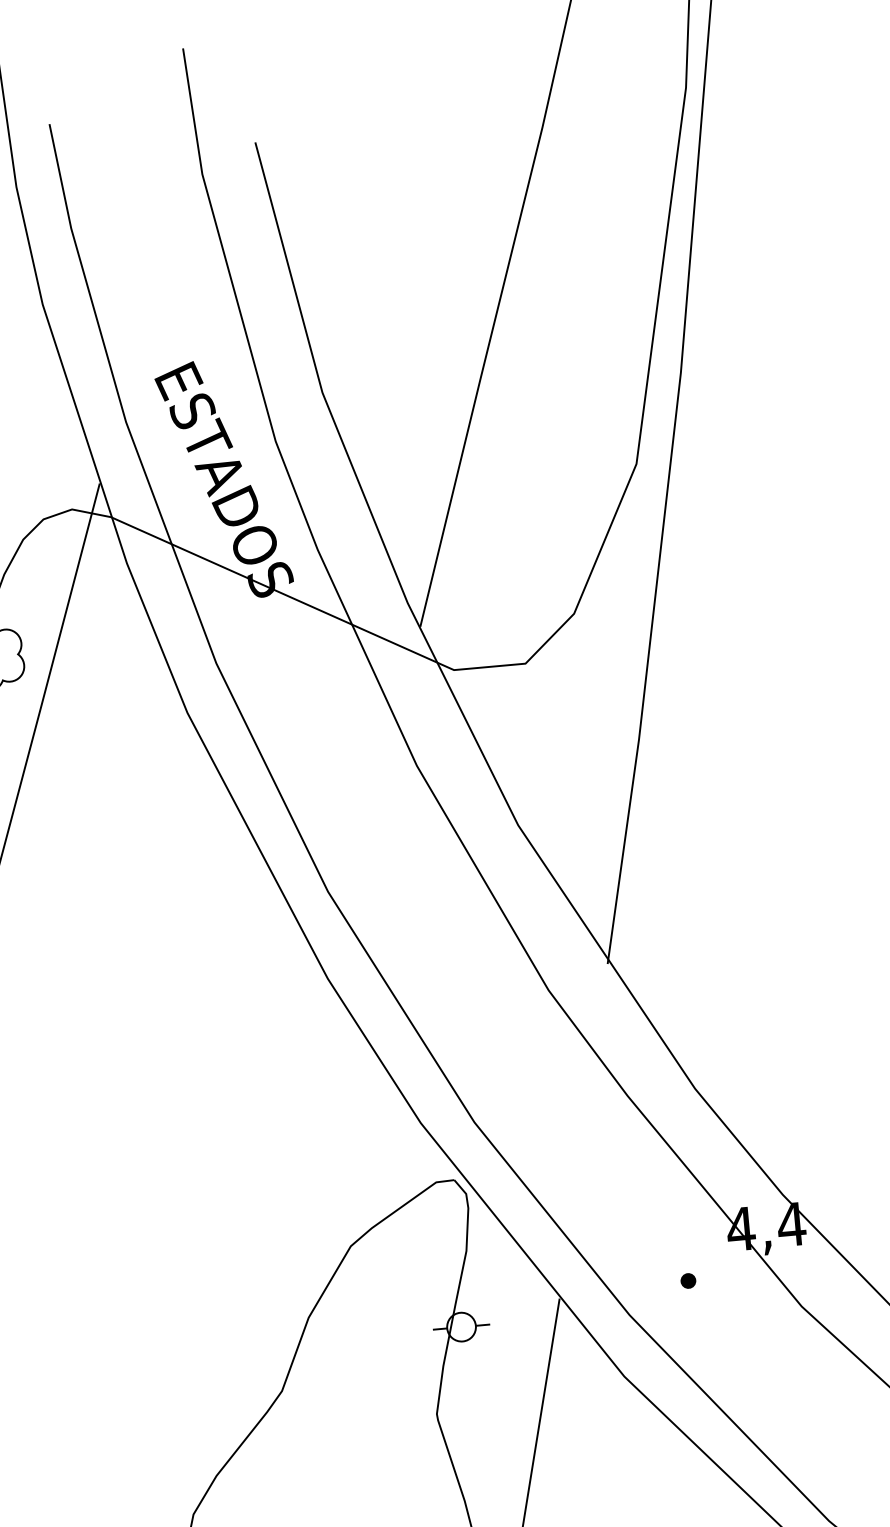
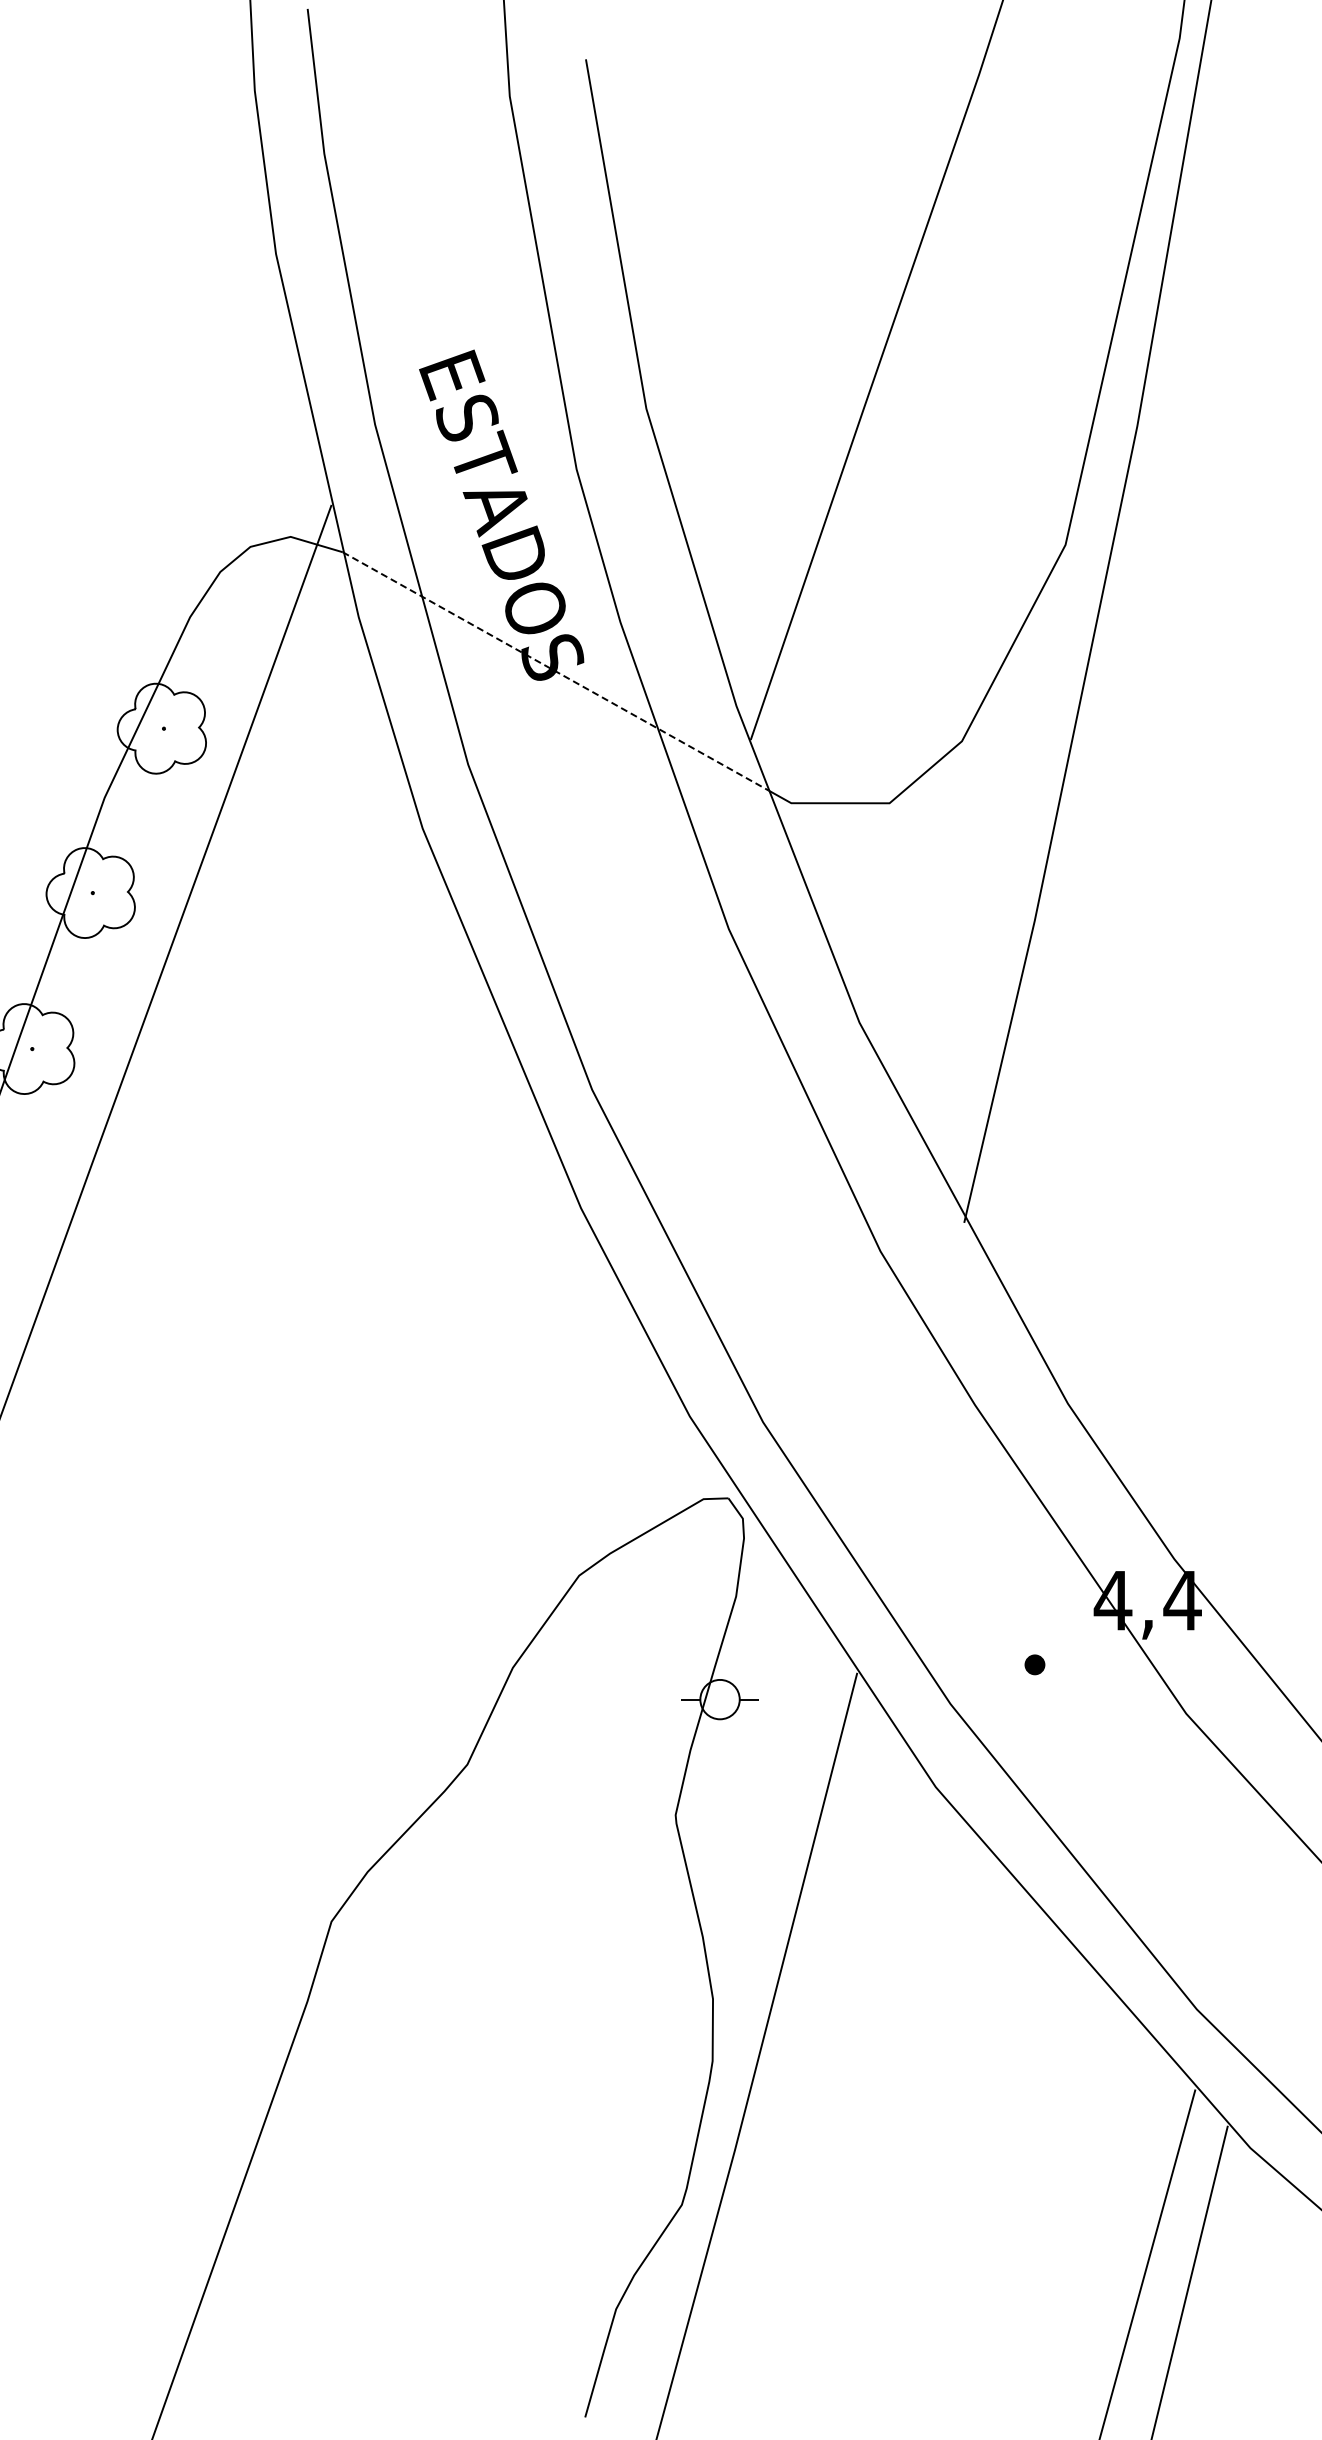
line: (273, 589) -> (555, 671), solid -> dashed

